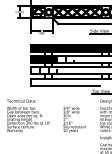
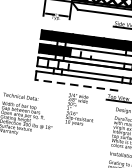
line: (65, 85) -> (76, 84), solid -> dashed
text: (74, 119) -> (80, 109), moved

